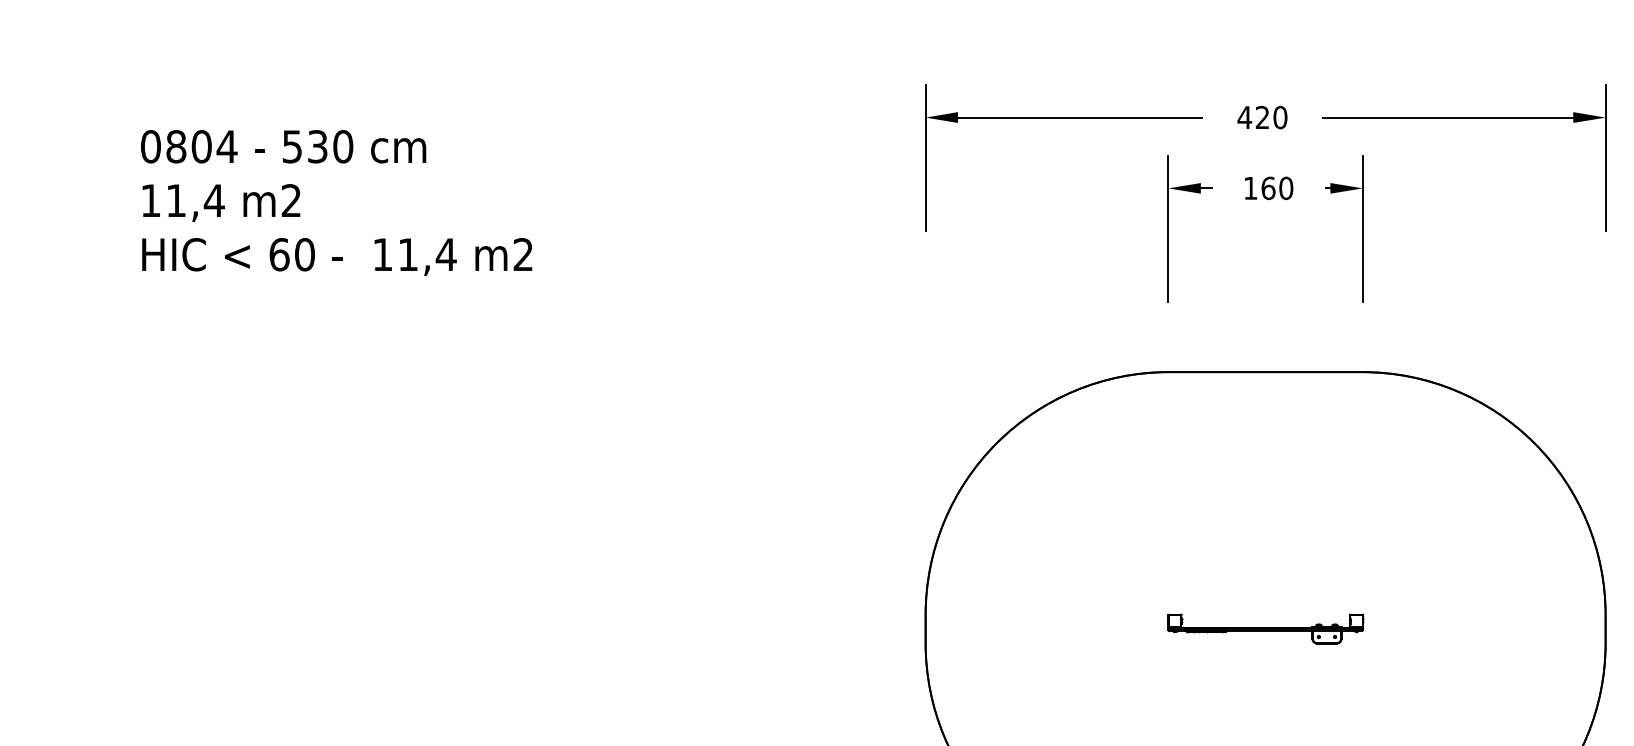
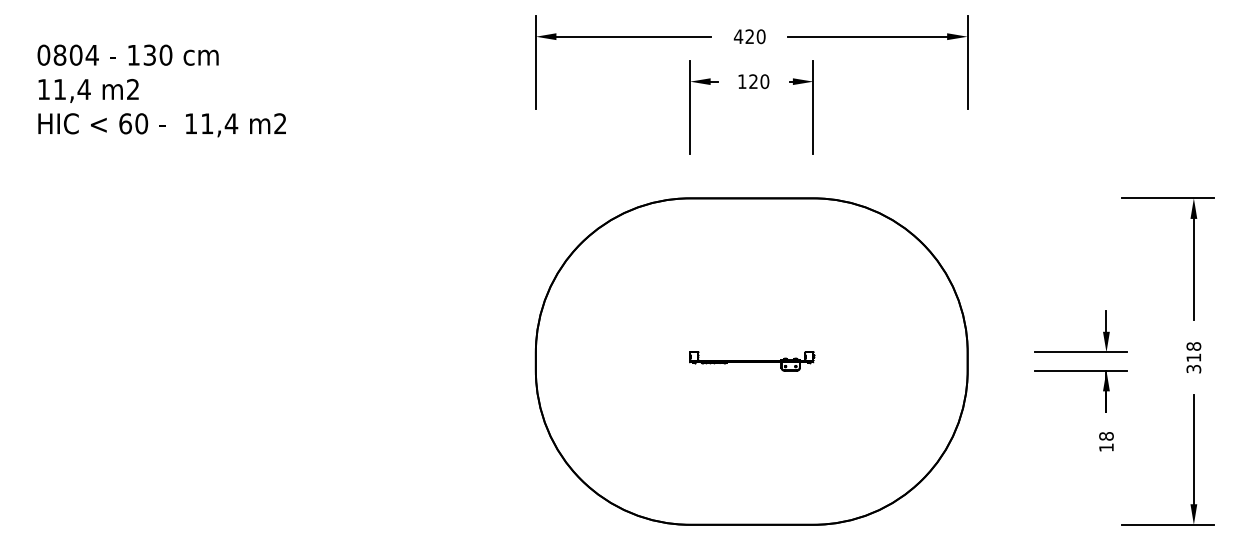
text: (292, 147) -> (133, 55), 530 -> 130
text: (1268, 188) -> (753, 81), 160 -> 120

